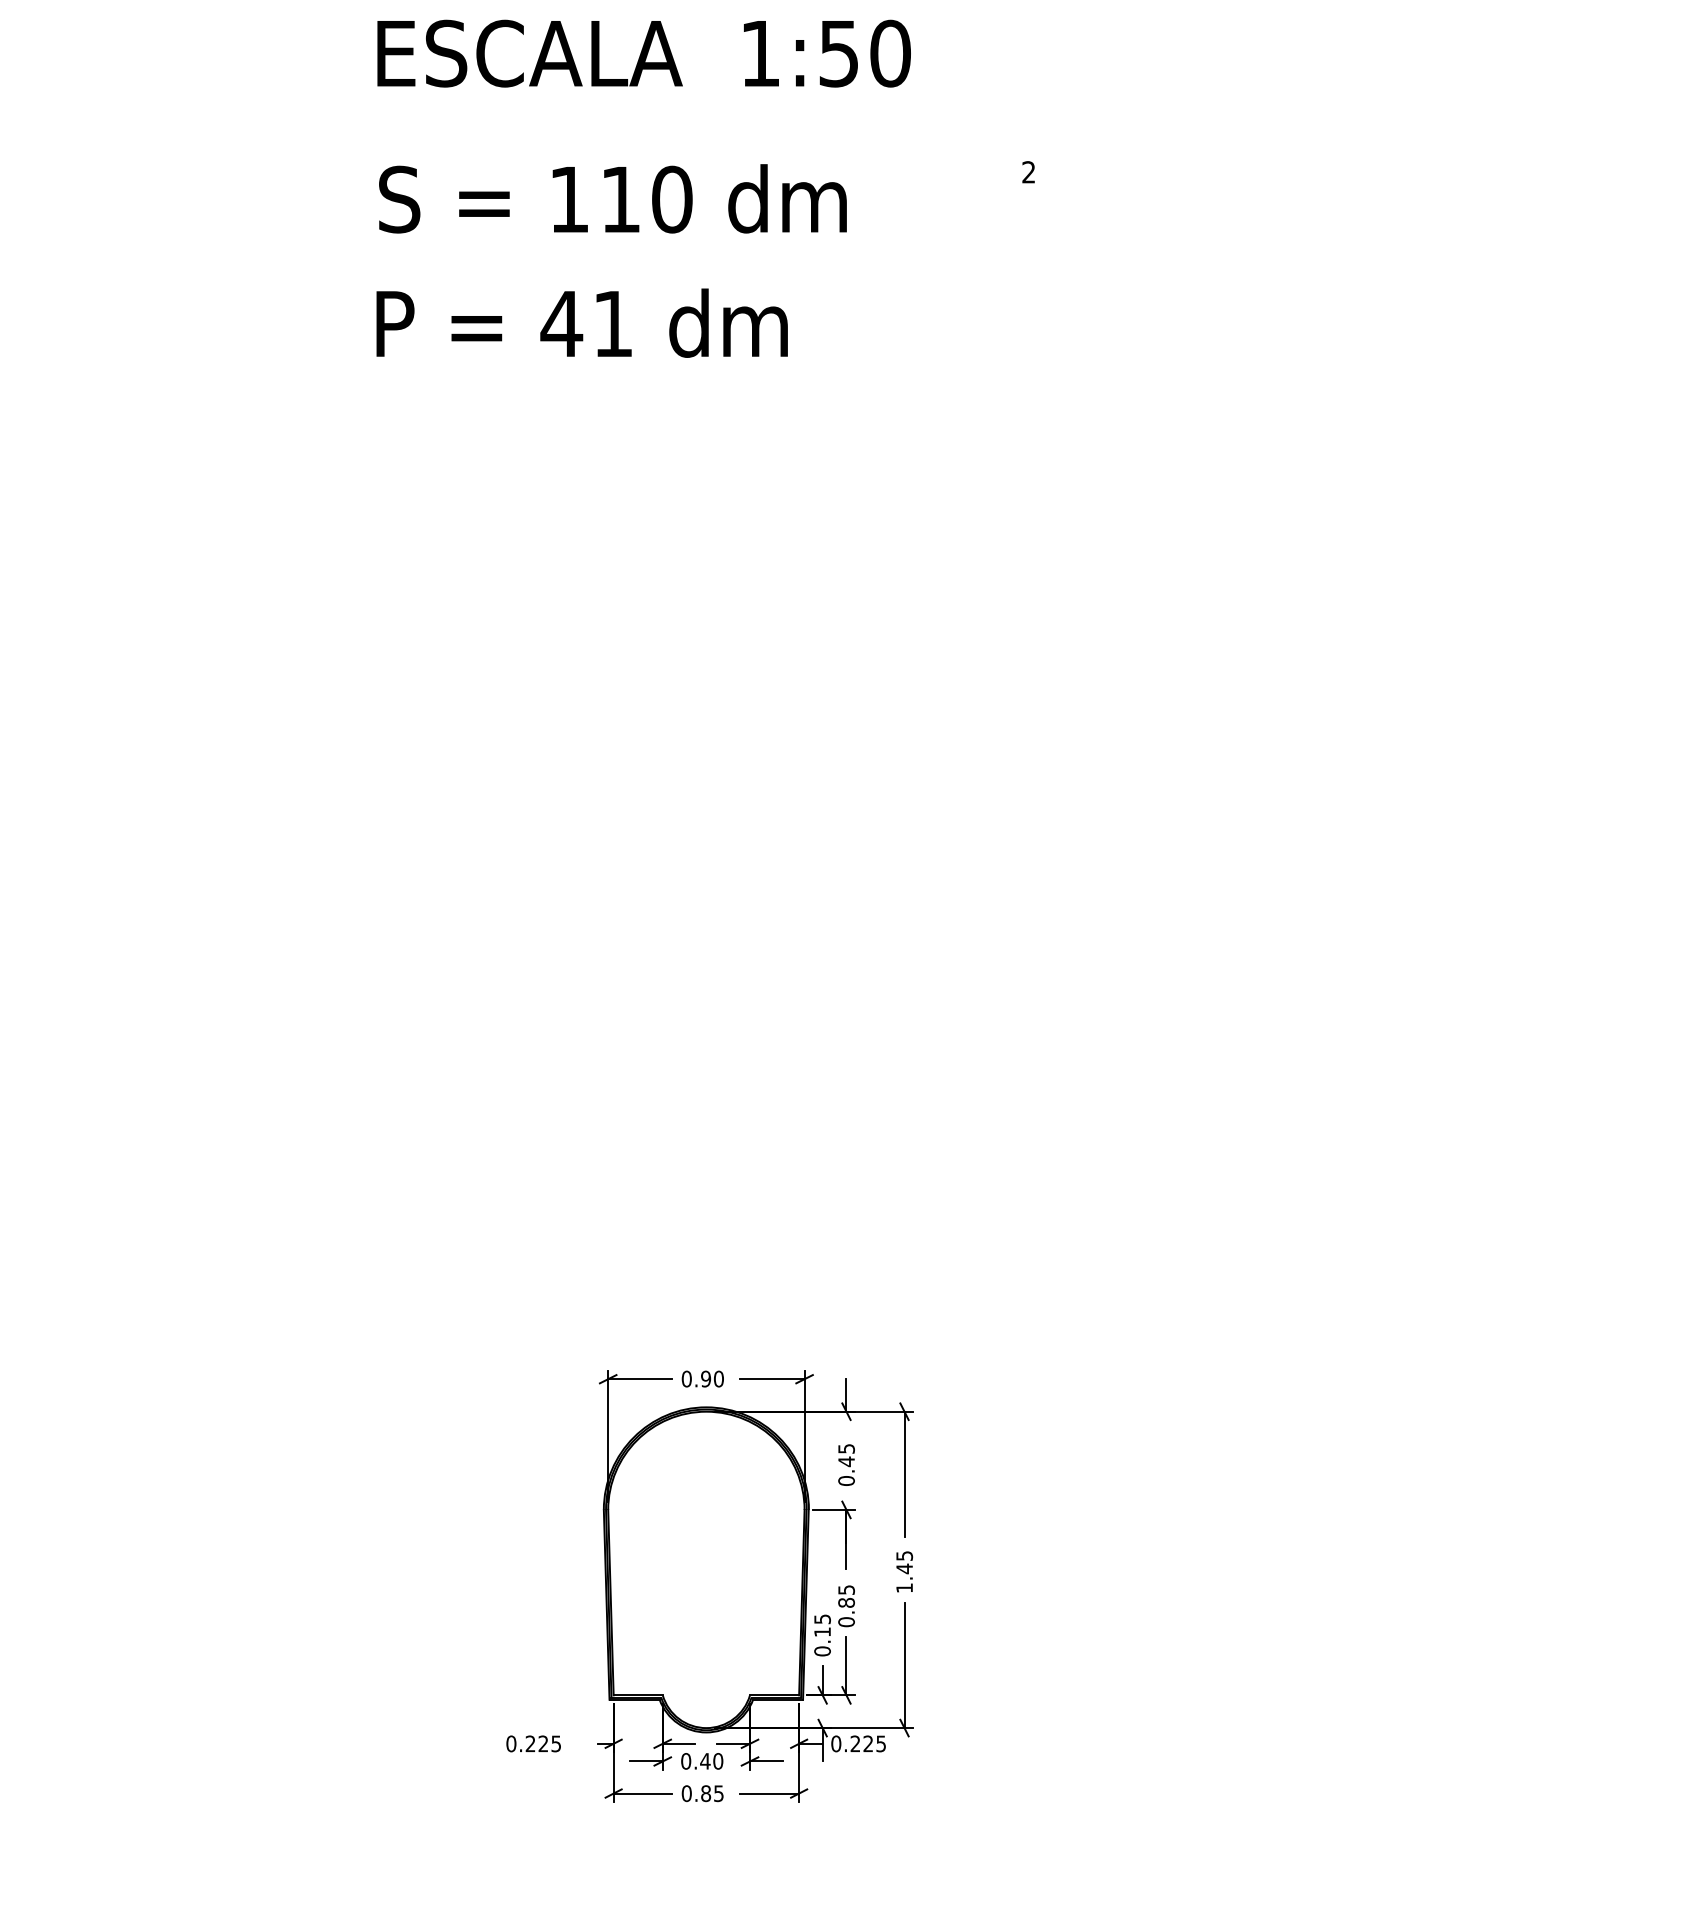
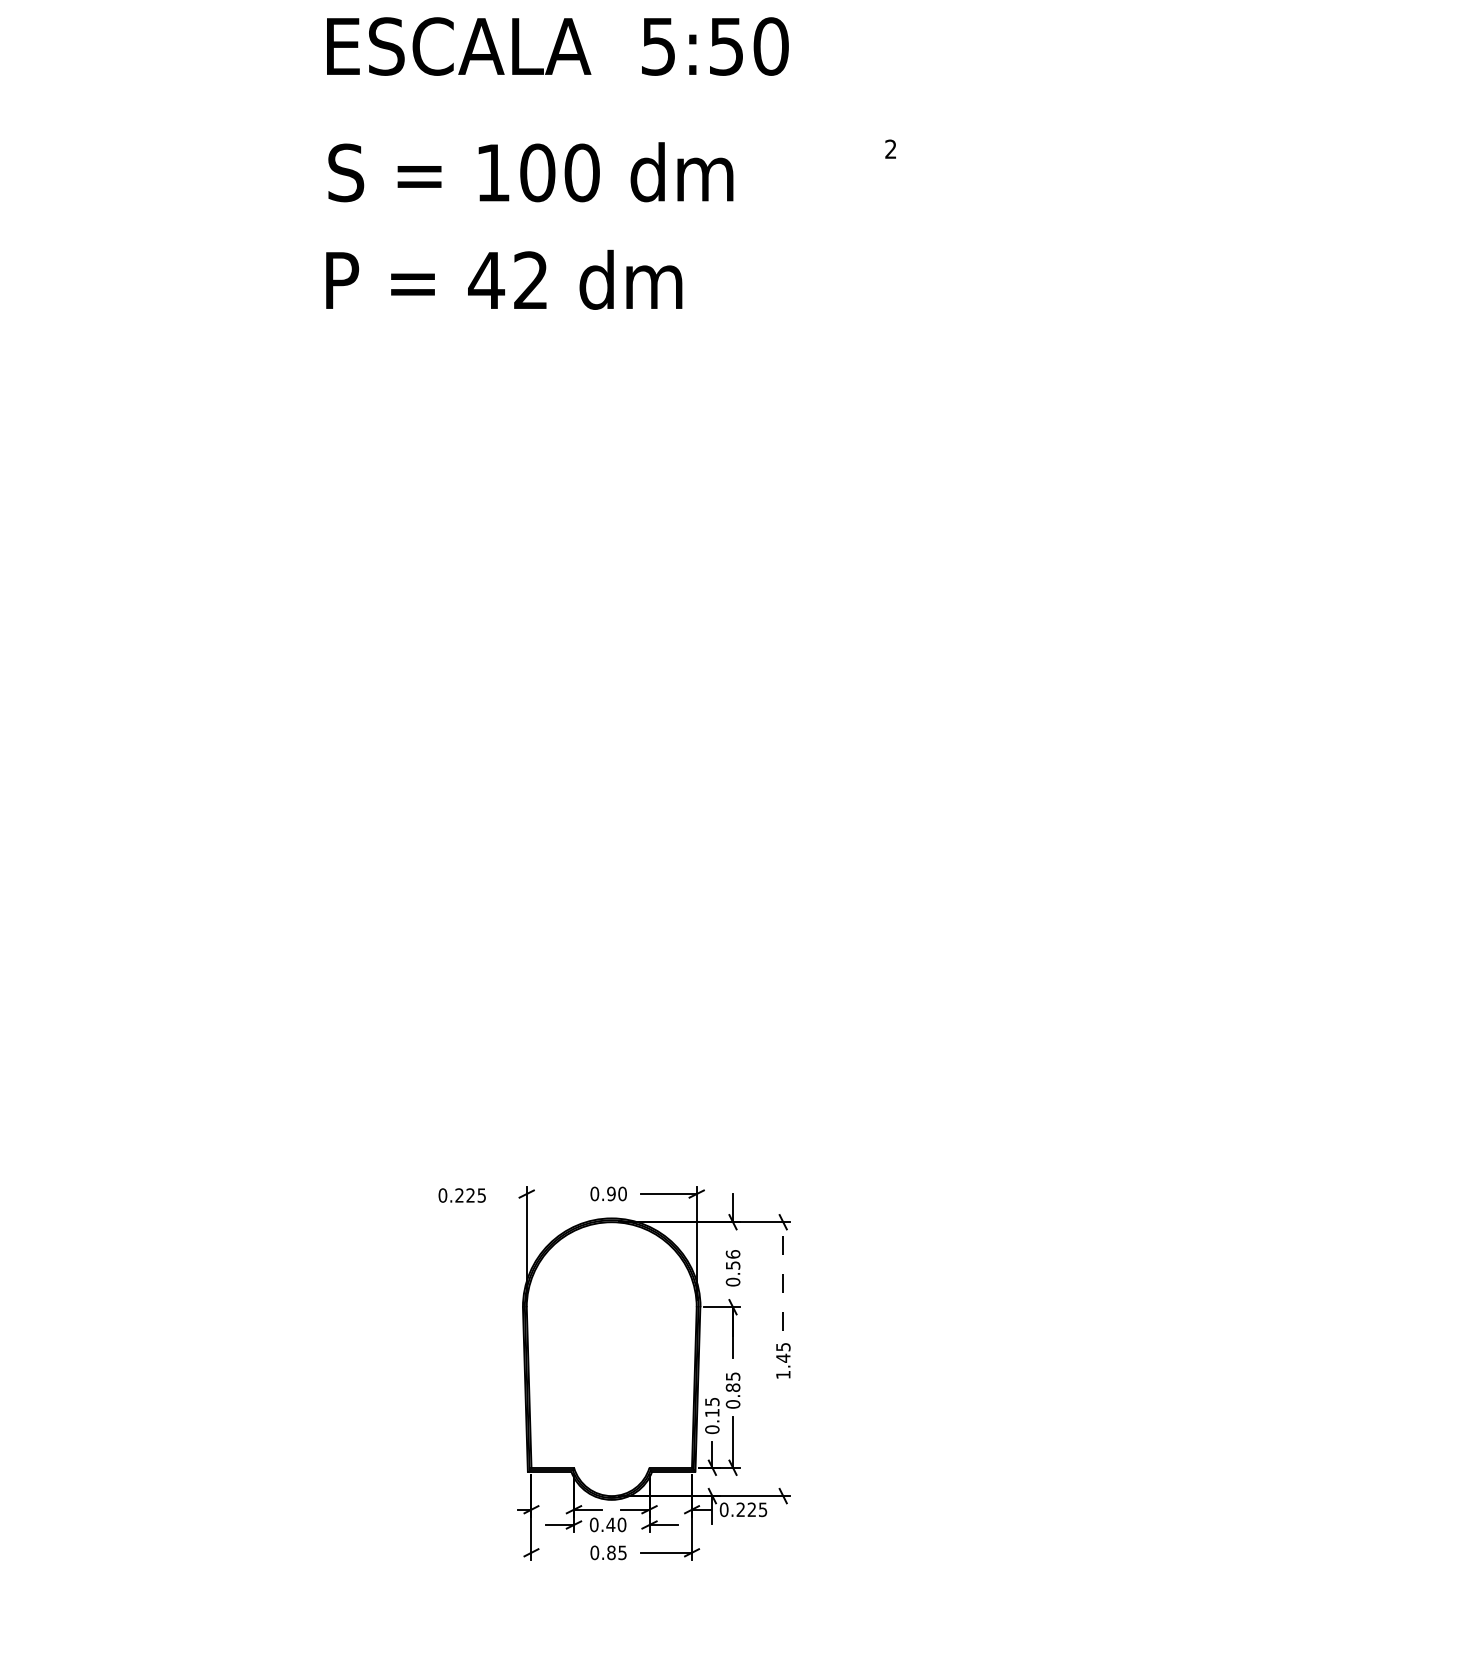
text: (760, 54) -> (658, 47), 1:50 -> 5:50
text: (620, 199) -> (537, 172), 110 -> 100
text: (612, 323) -> (530, 280), 41 -> 42
line: (640, 1379) -> (554, 1194), removed
text: (846, 1455) -> (733, 1260), 0.45 -> 0.56
line: (904, 1474) -> (783, 1276), solid -> dashed
line: (904, 1665) -> (783, 1441), removed
text: (533, 1743) -> (462, 1195), moved
line: (642, 1793) -> (556, 1552), removed

